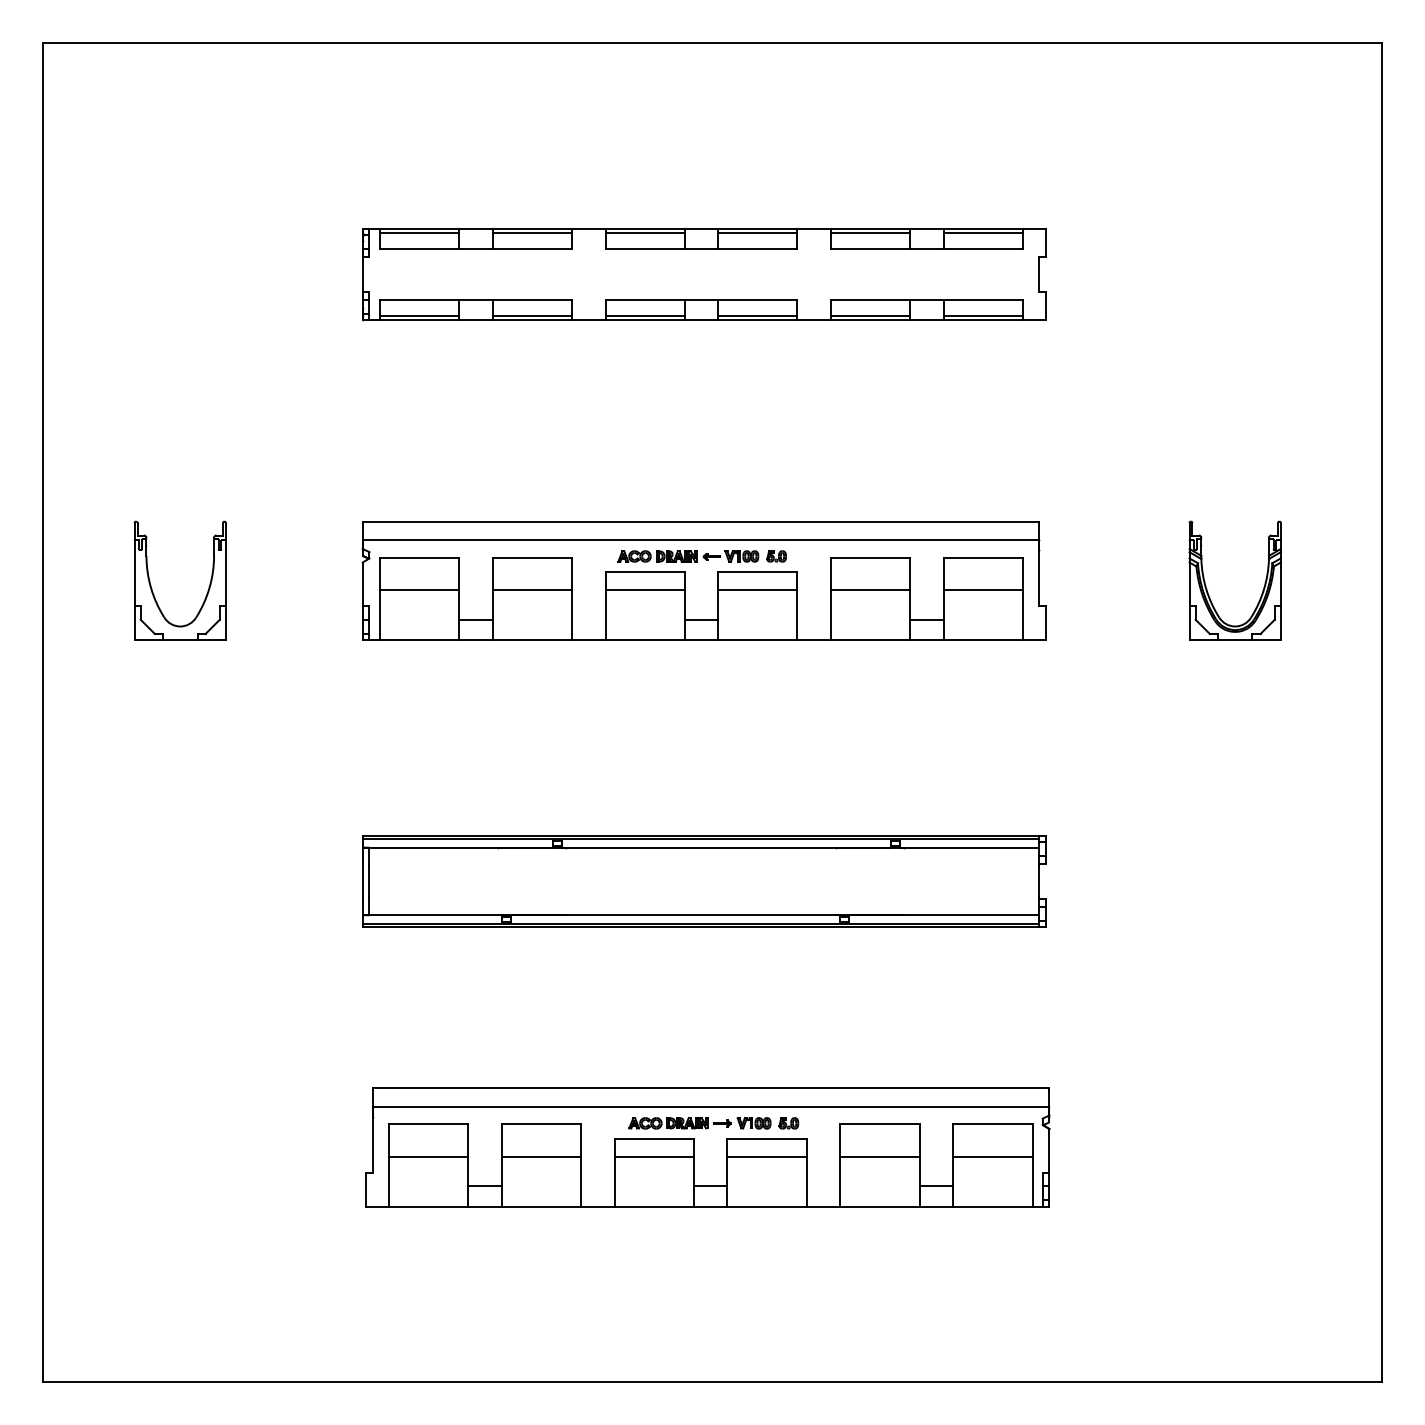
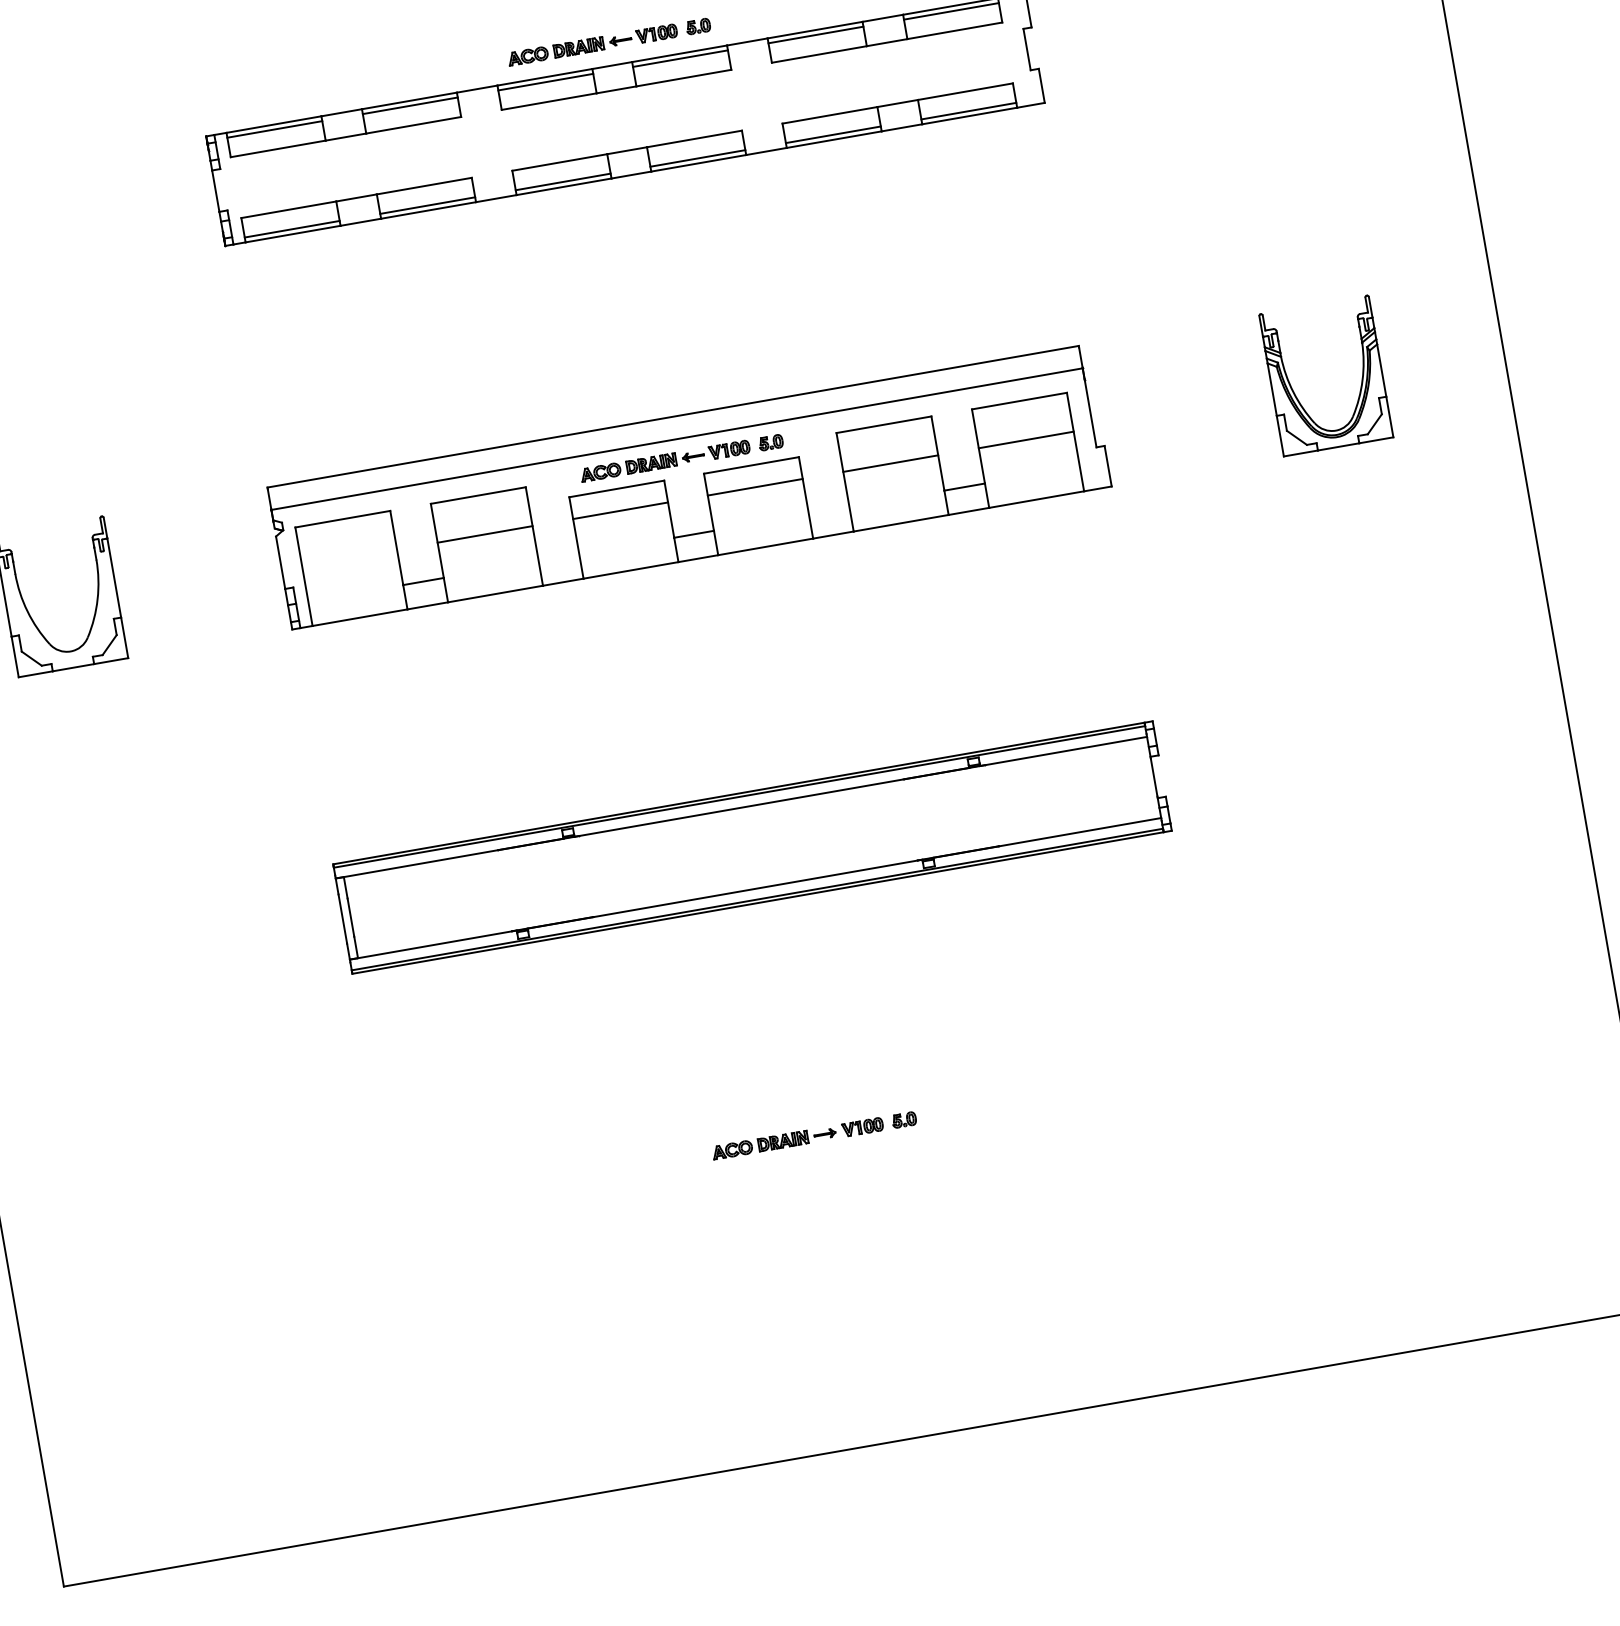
part: (701, 209) -> (608, 42), added
line: (418, 590) -> (348, 558), removed
part: (707, 1147) -> (811, 1165), removed

